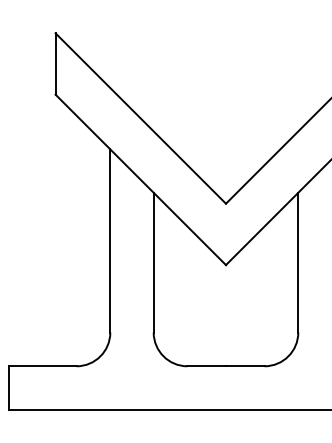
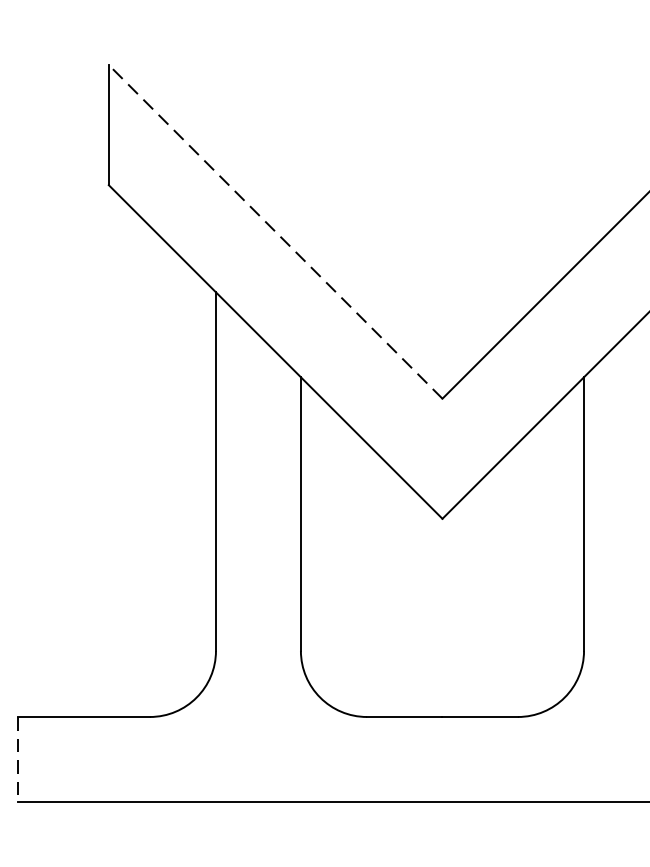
line: (140, 118) -> (275, 231), solid -> dashed
line: (9, 387) -> (18, 758), solid -> dashed

